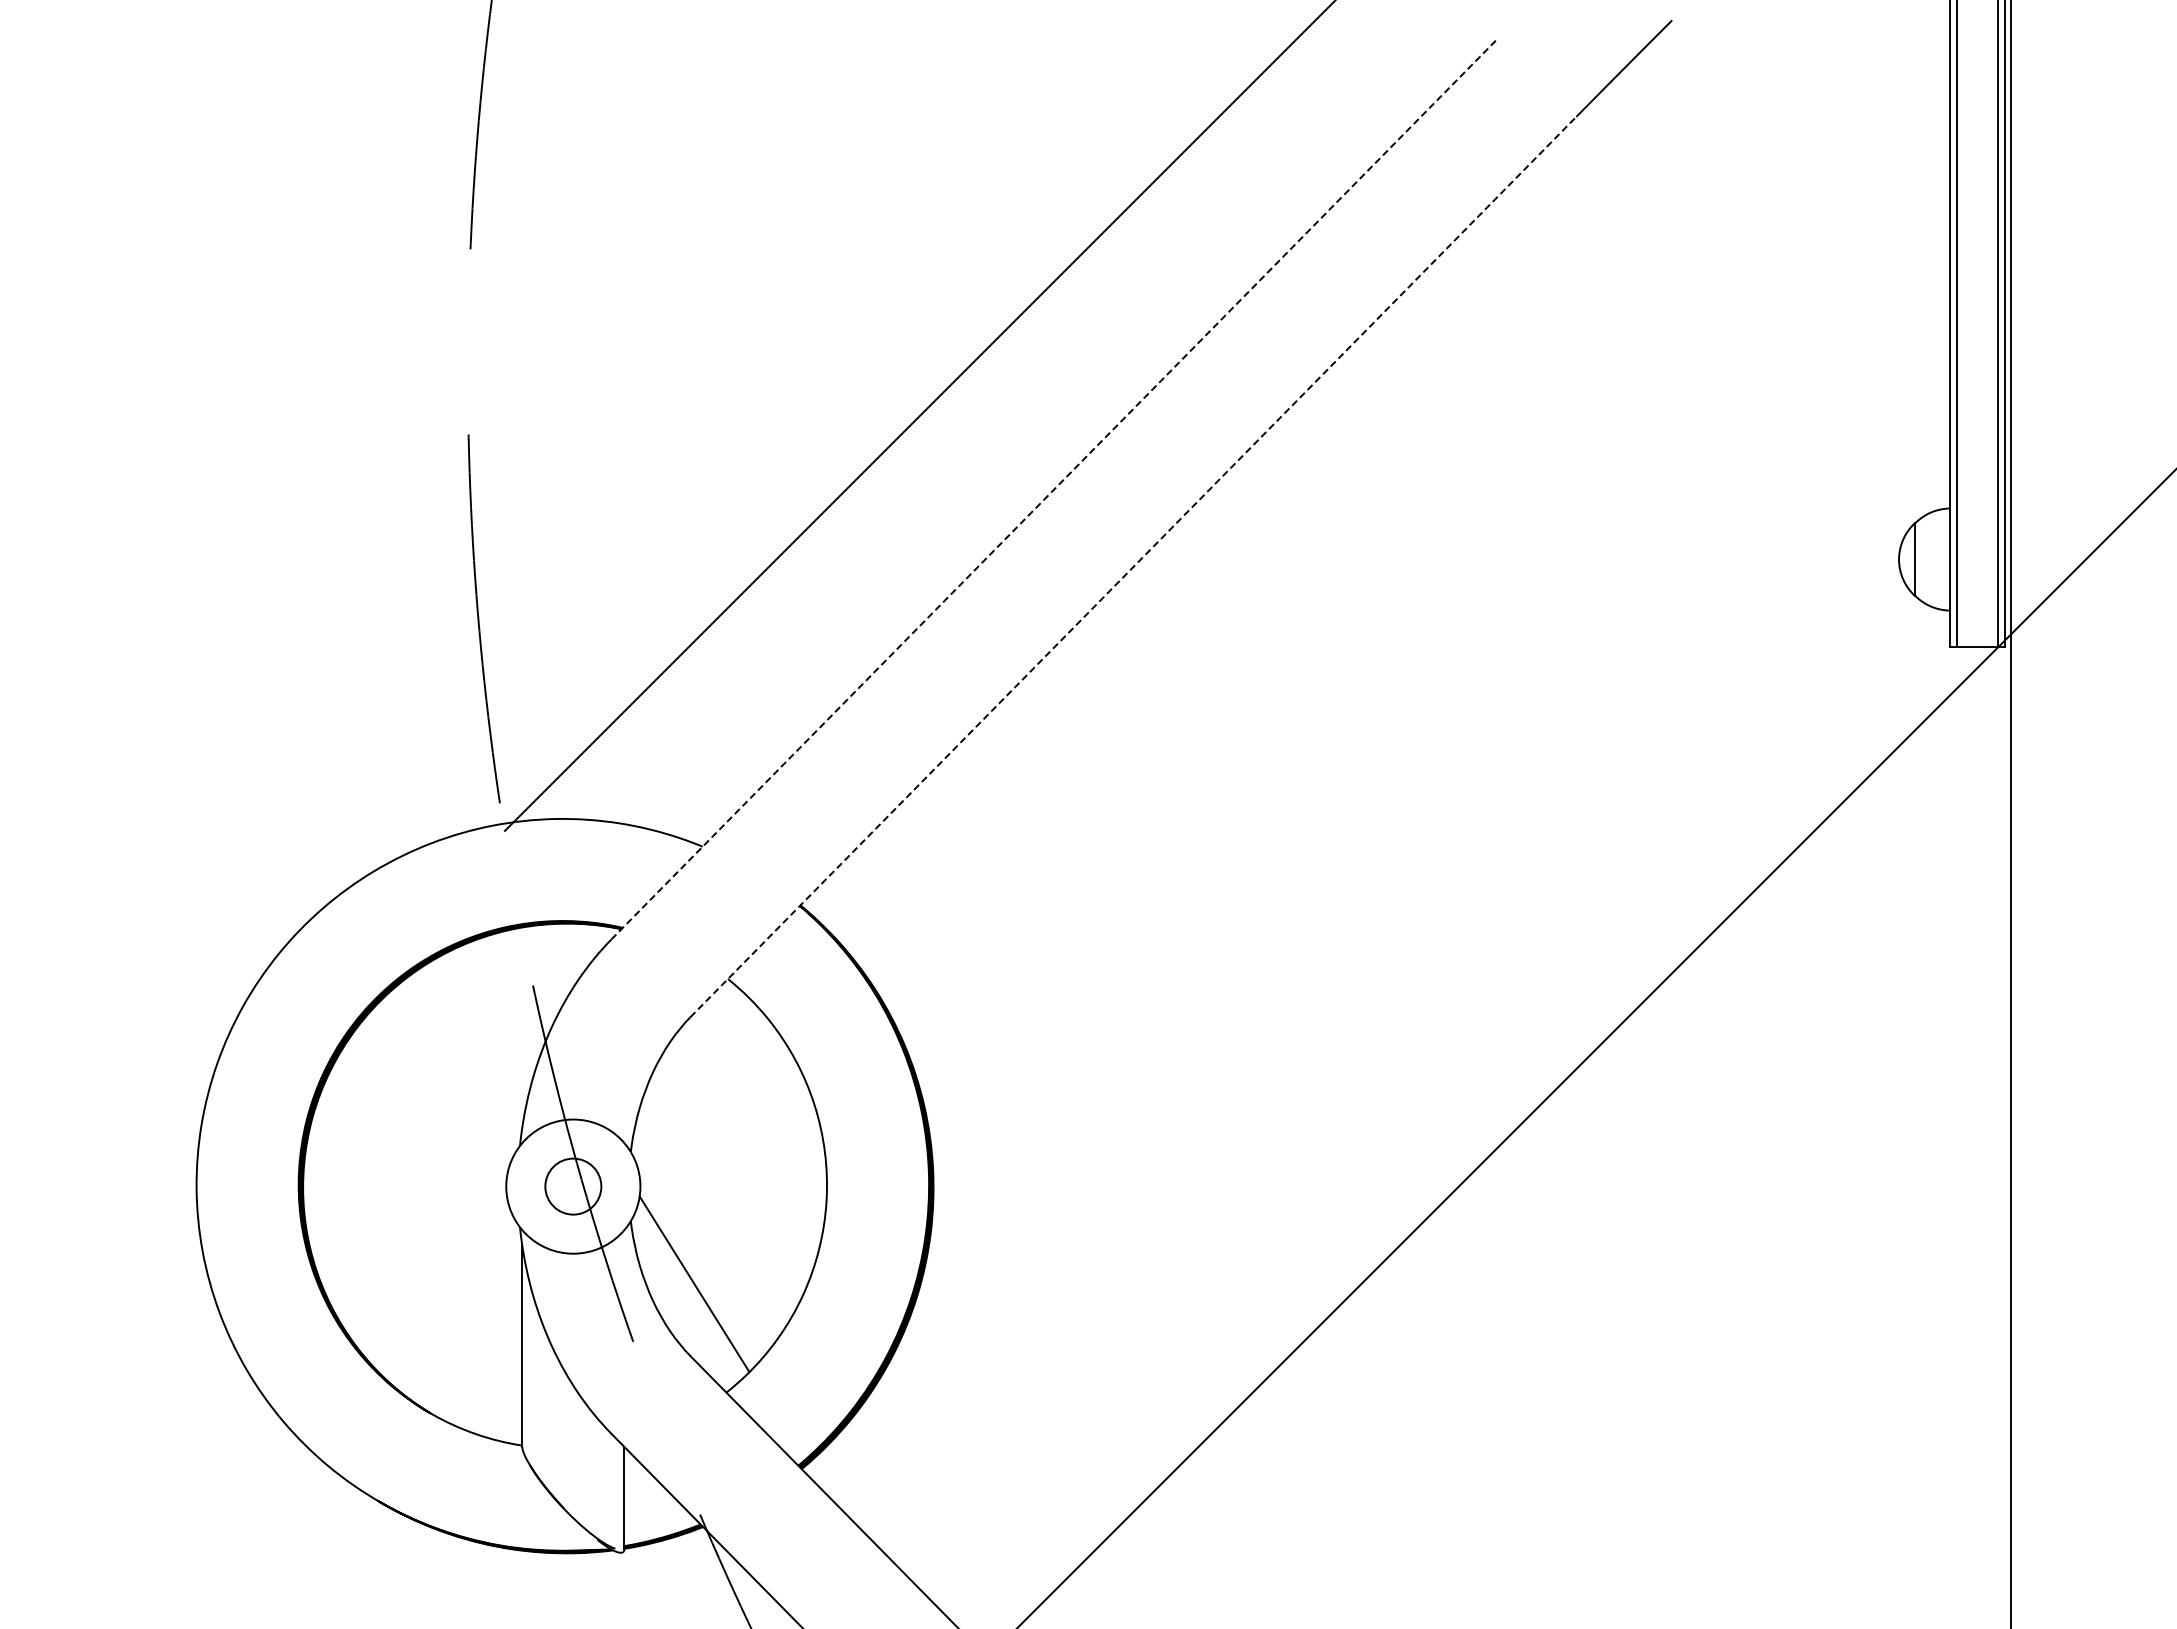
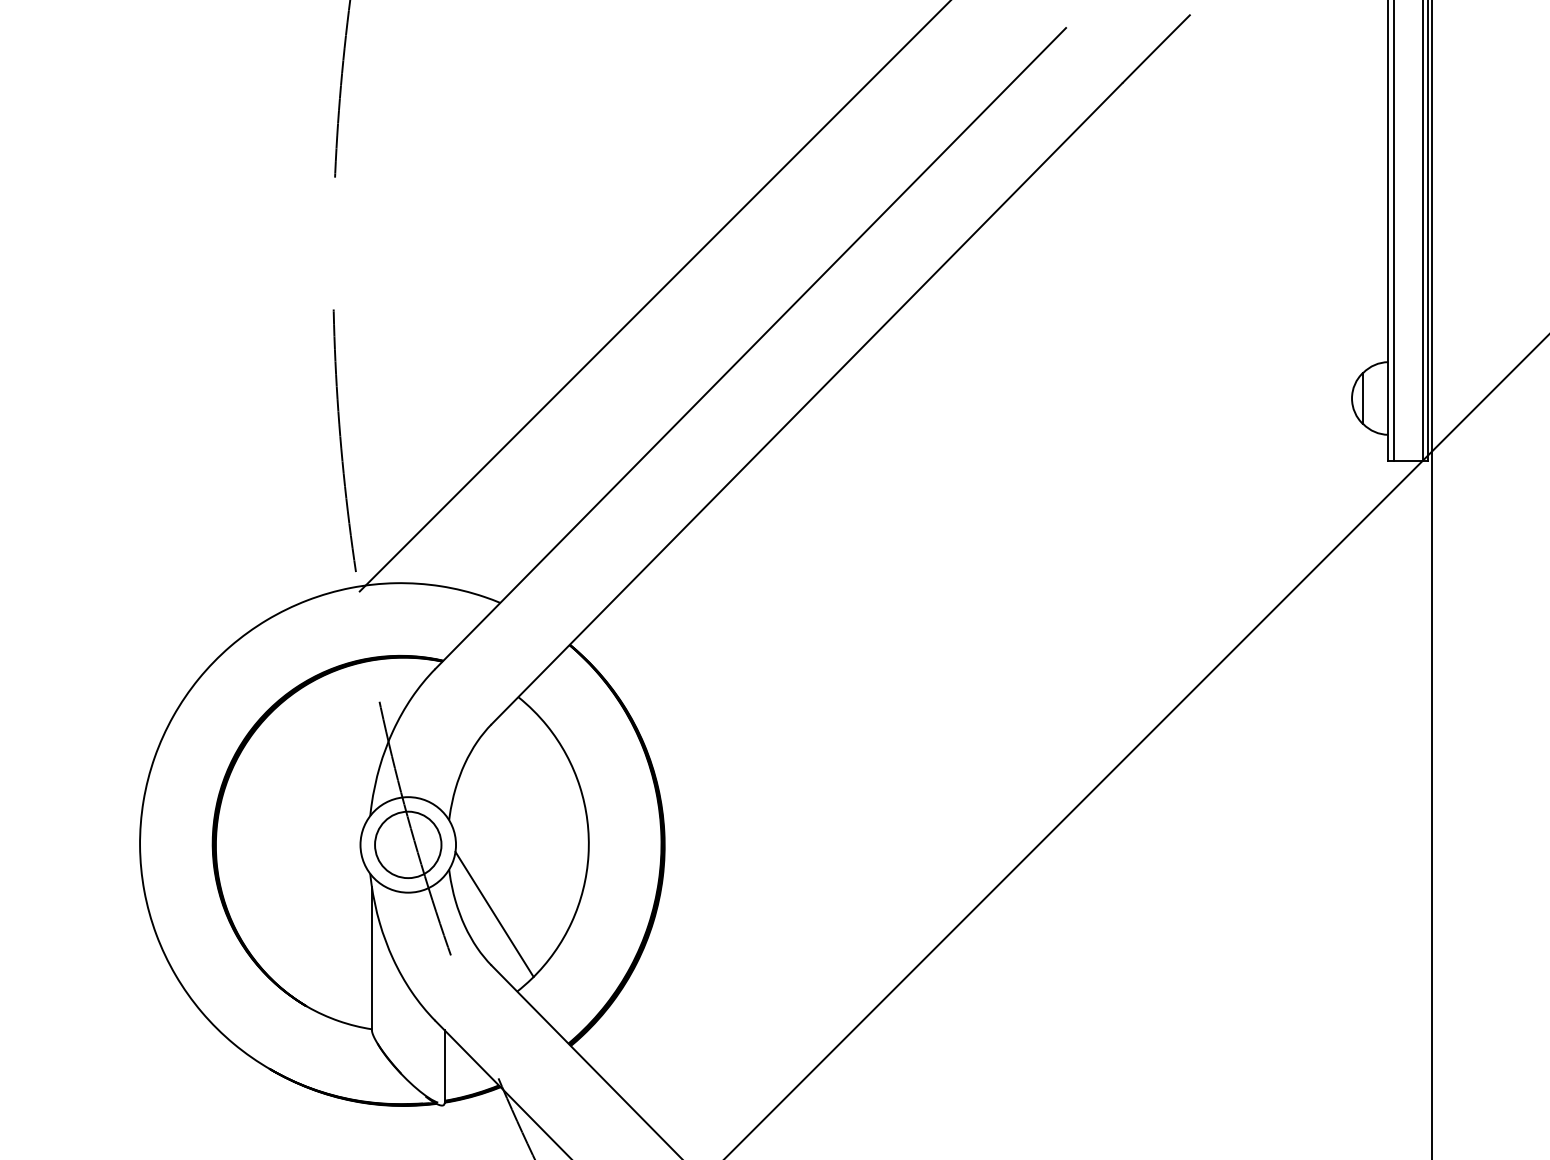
line: (1054, 489) -> (750, 348), dashed -> solid
line: (1133, 567) -> (807, 404), dashed -> solid
circle: (573, 1186) -> (408, 844), size x1.67

